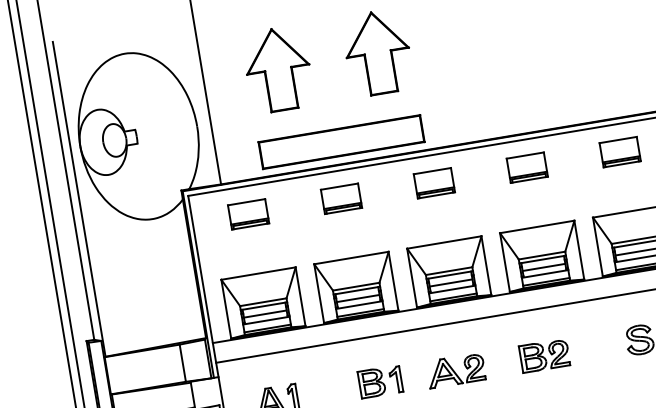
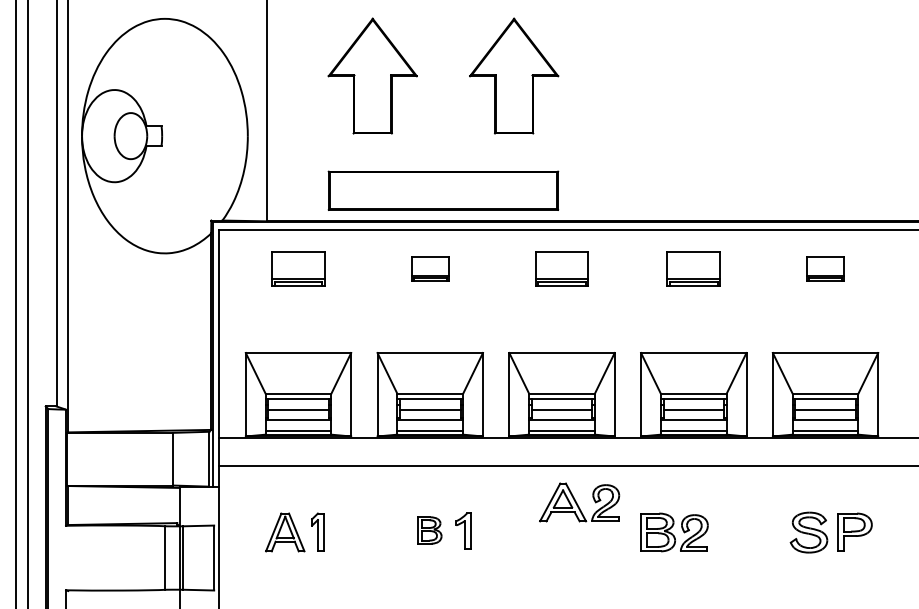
part: (620, 151) -> (825, 268), size x0.7
part: (341, 198) -> (430, 268), size x0.7
part: (455, 370) -> (579, 502), moved
part: (371, 383) -> (429, 530), size x0.7

